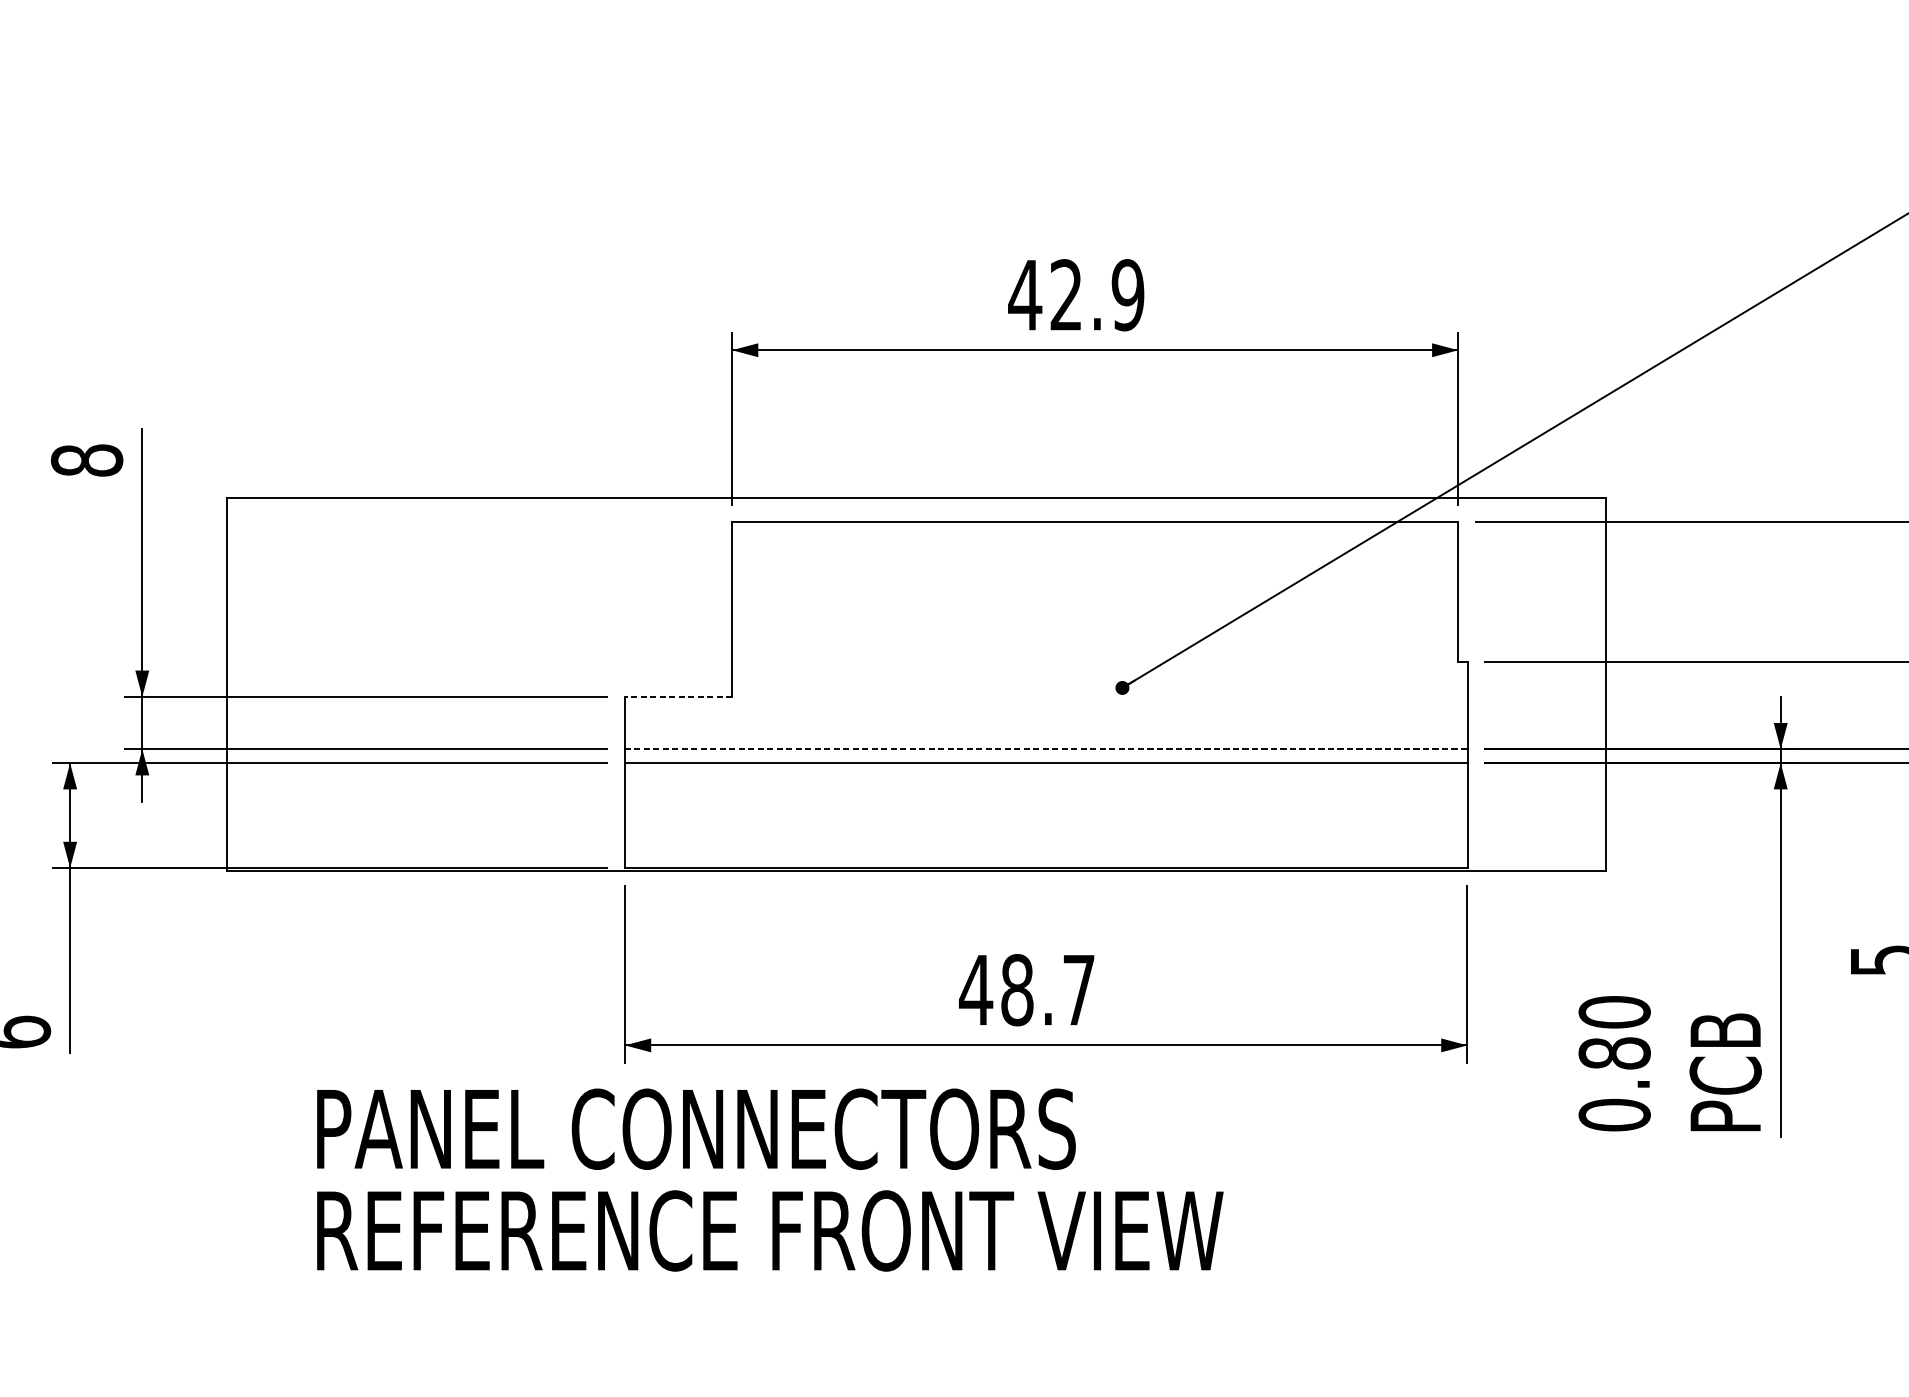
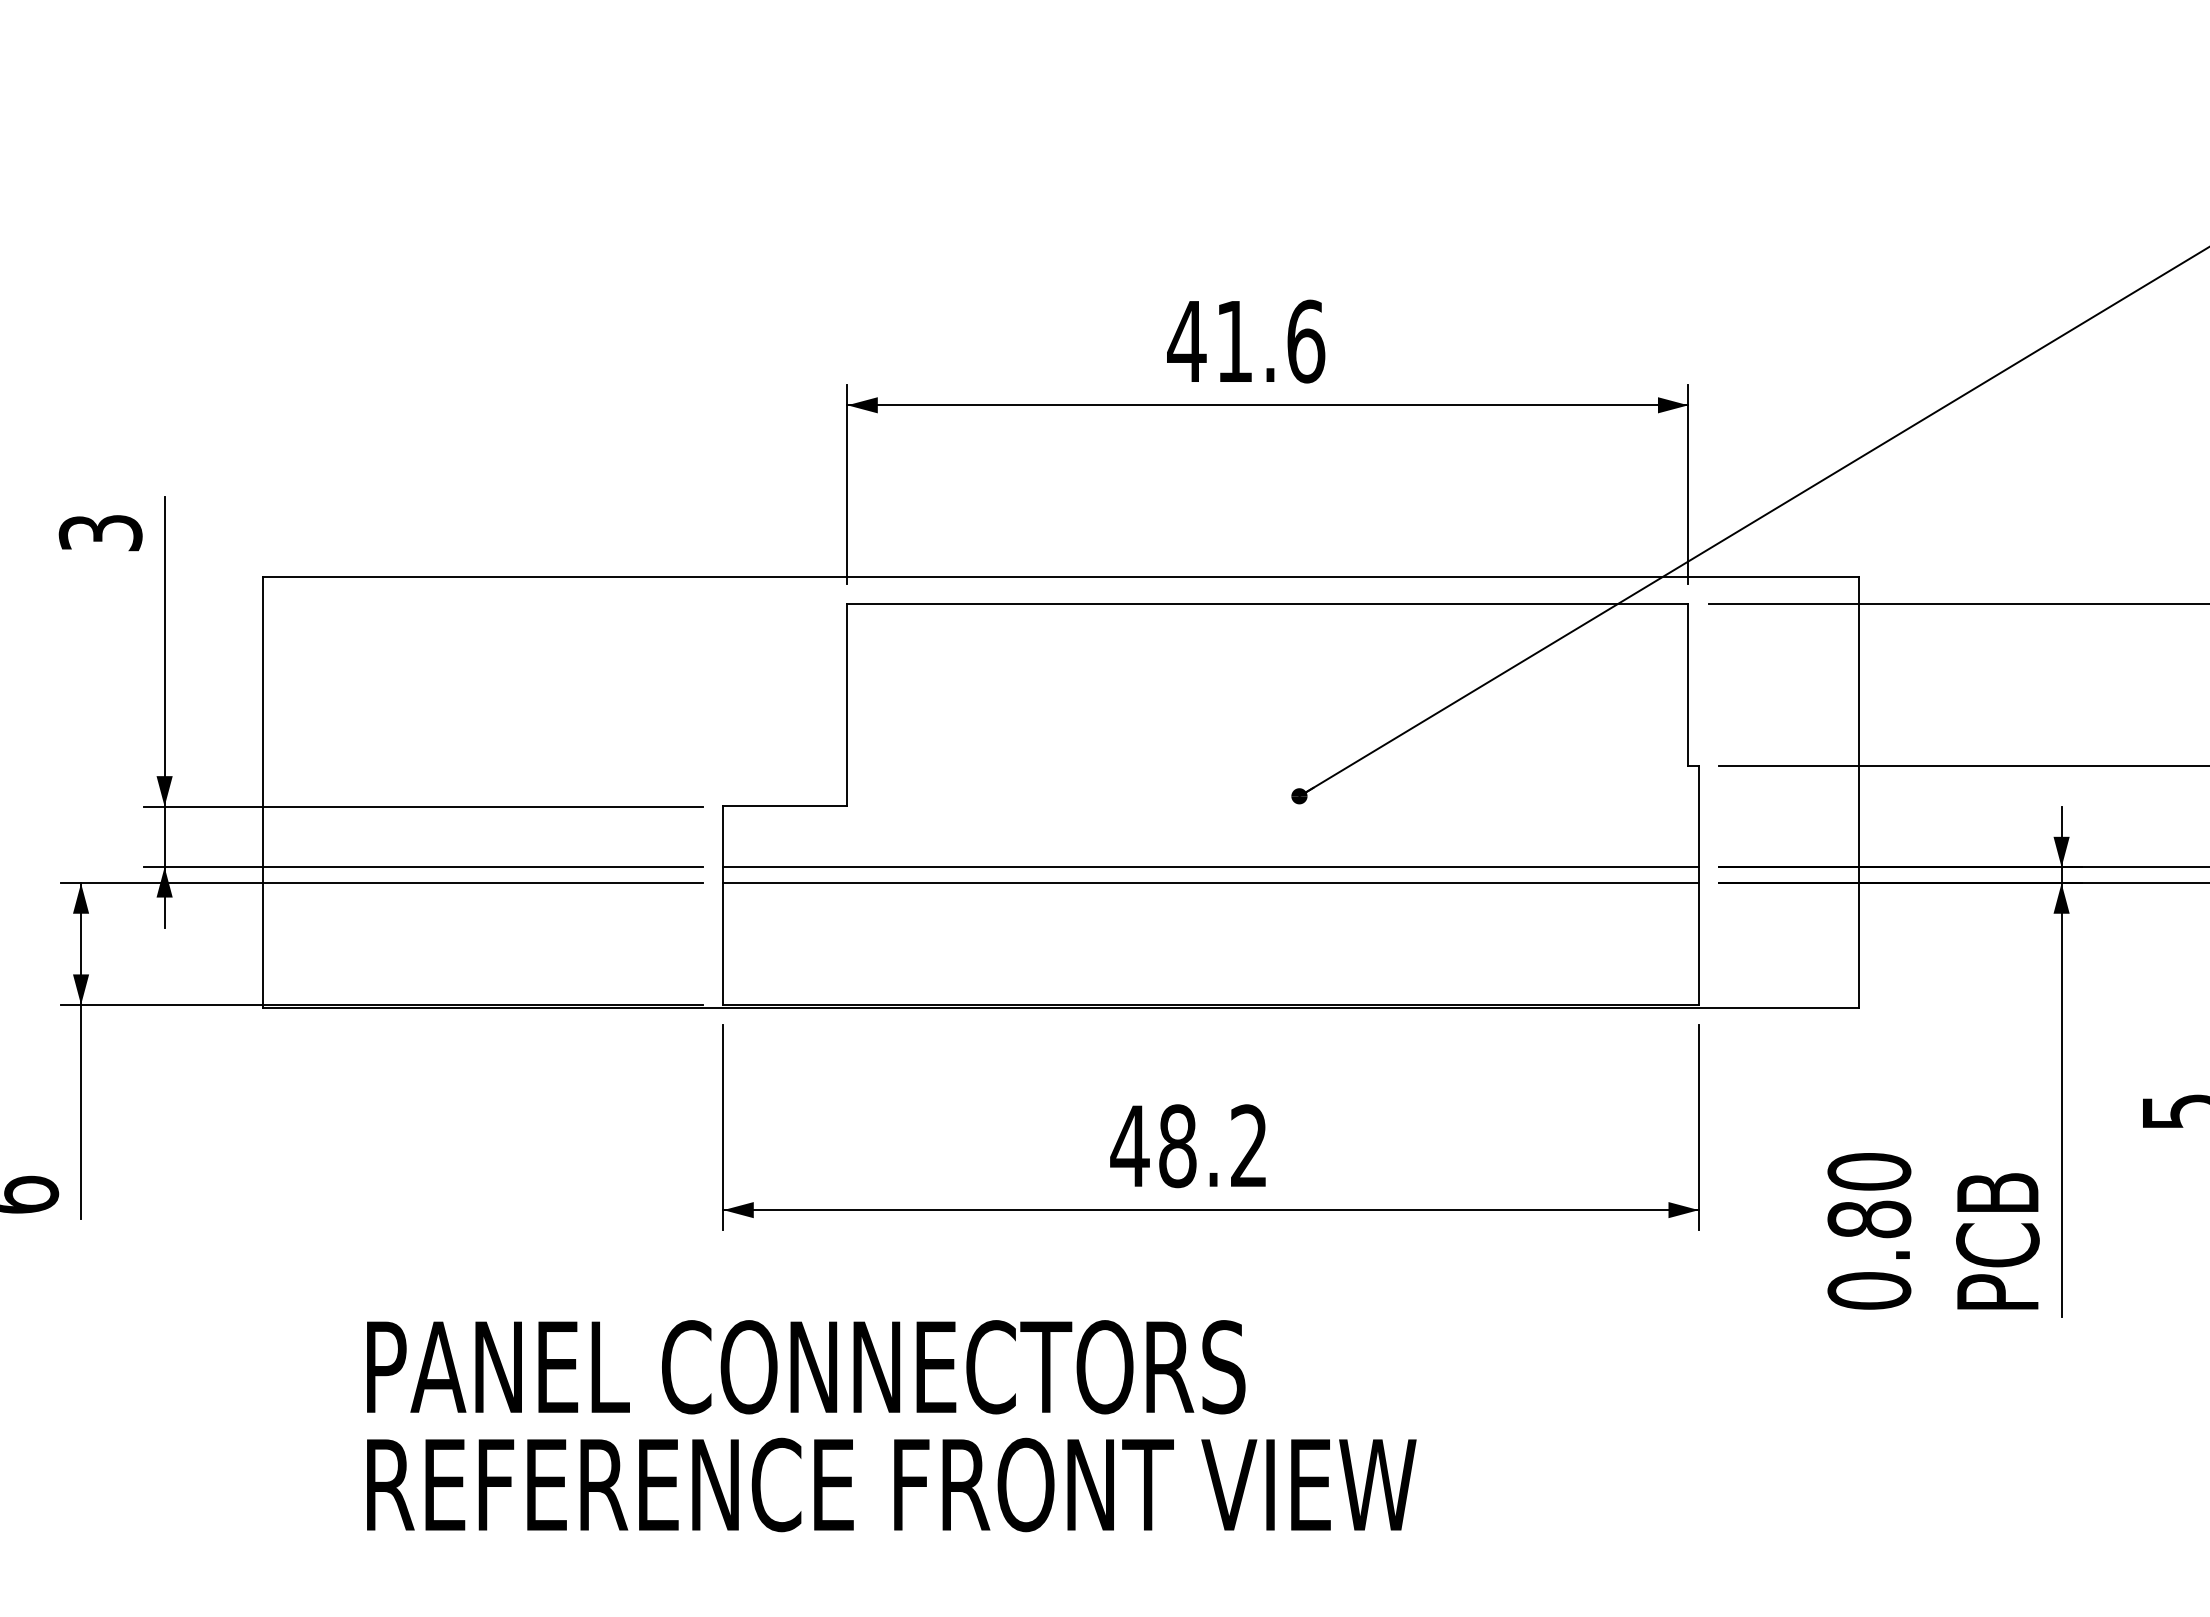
text: (1097, 295) -> (1270, 341), 42.9 -> 41.6
text: (86, 460) -> (100, 532), 8 -> 3
line: (677, 696) -> (784, 806), dashed -> solid
line: (1046, 749) -> (1211, 867), dashed -> solid
text: (1078, 989) -> (1248, 1145), 48.7 -> 48.2
text: (770, 1180) -> (891, 1426), moved

